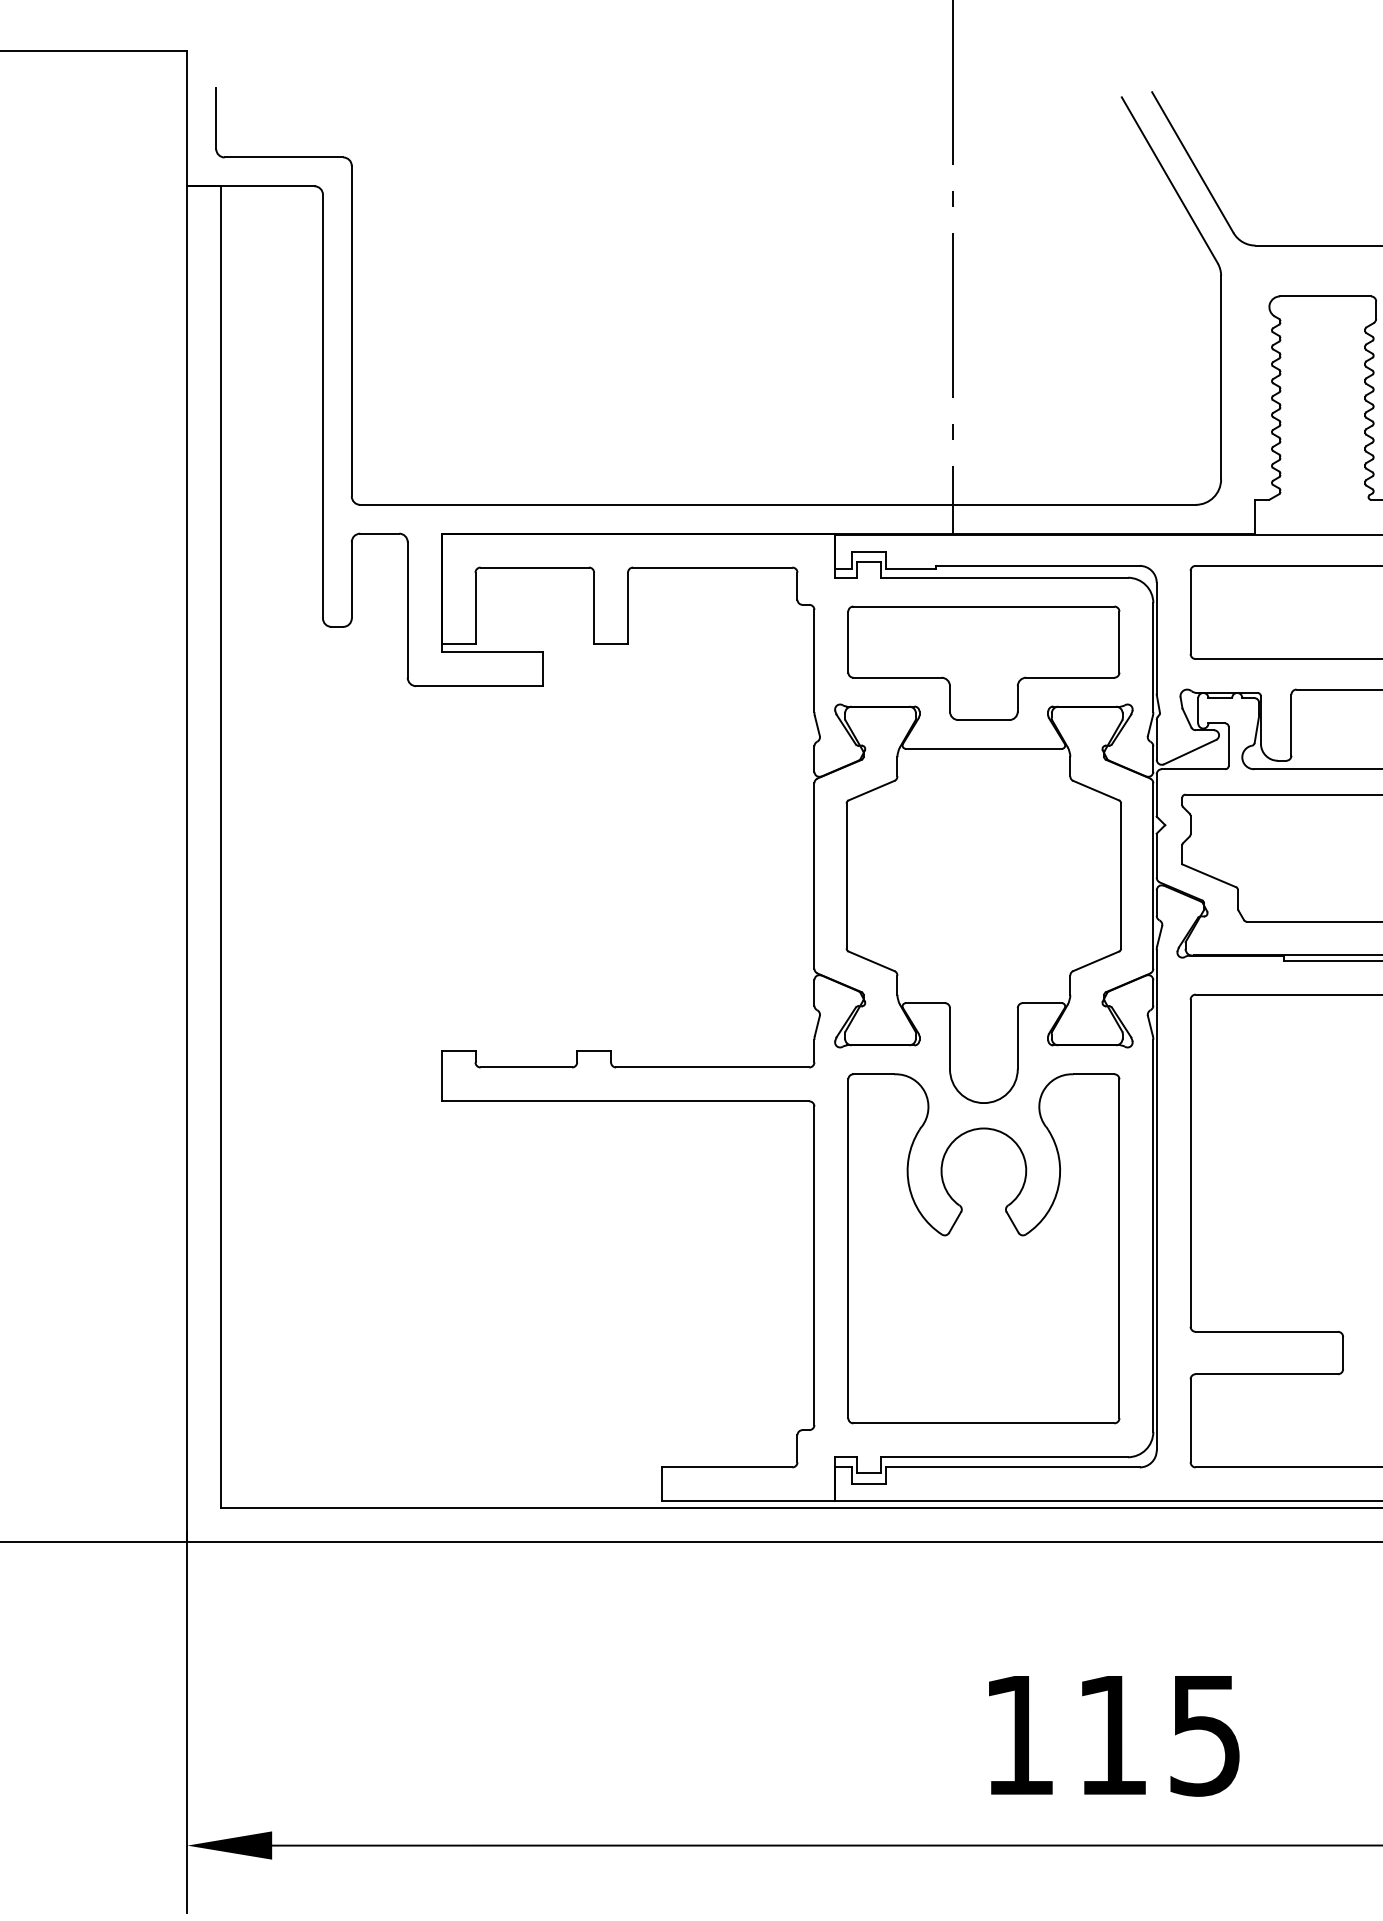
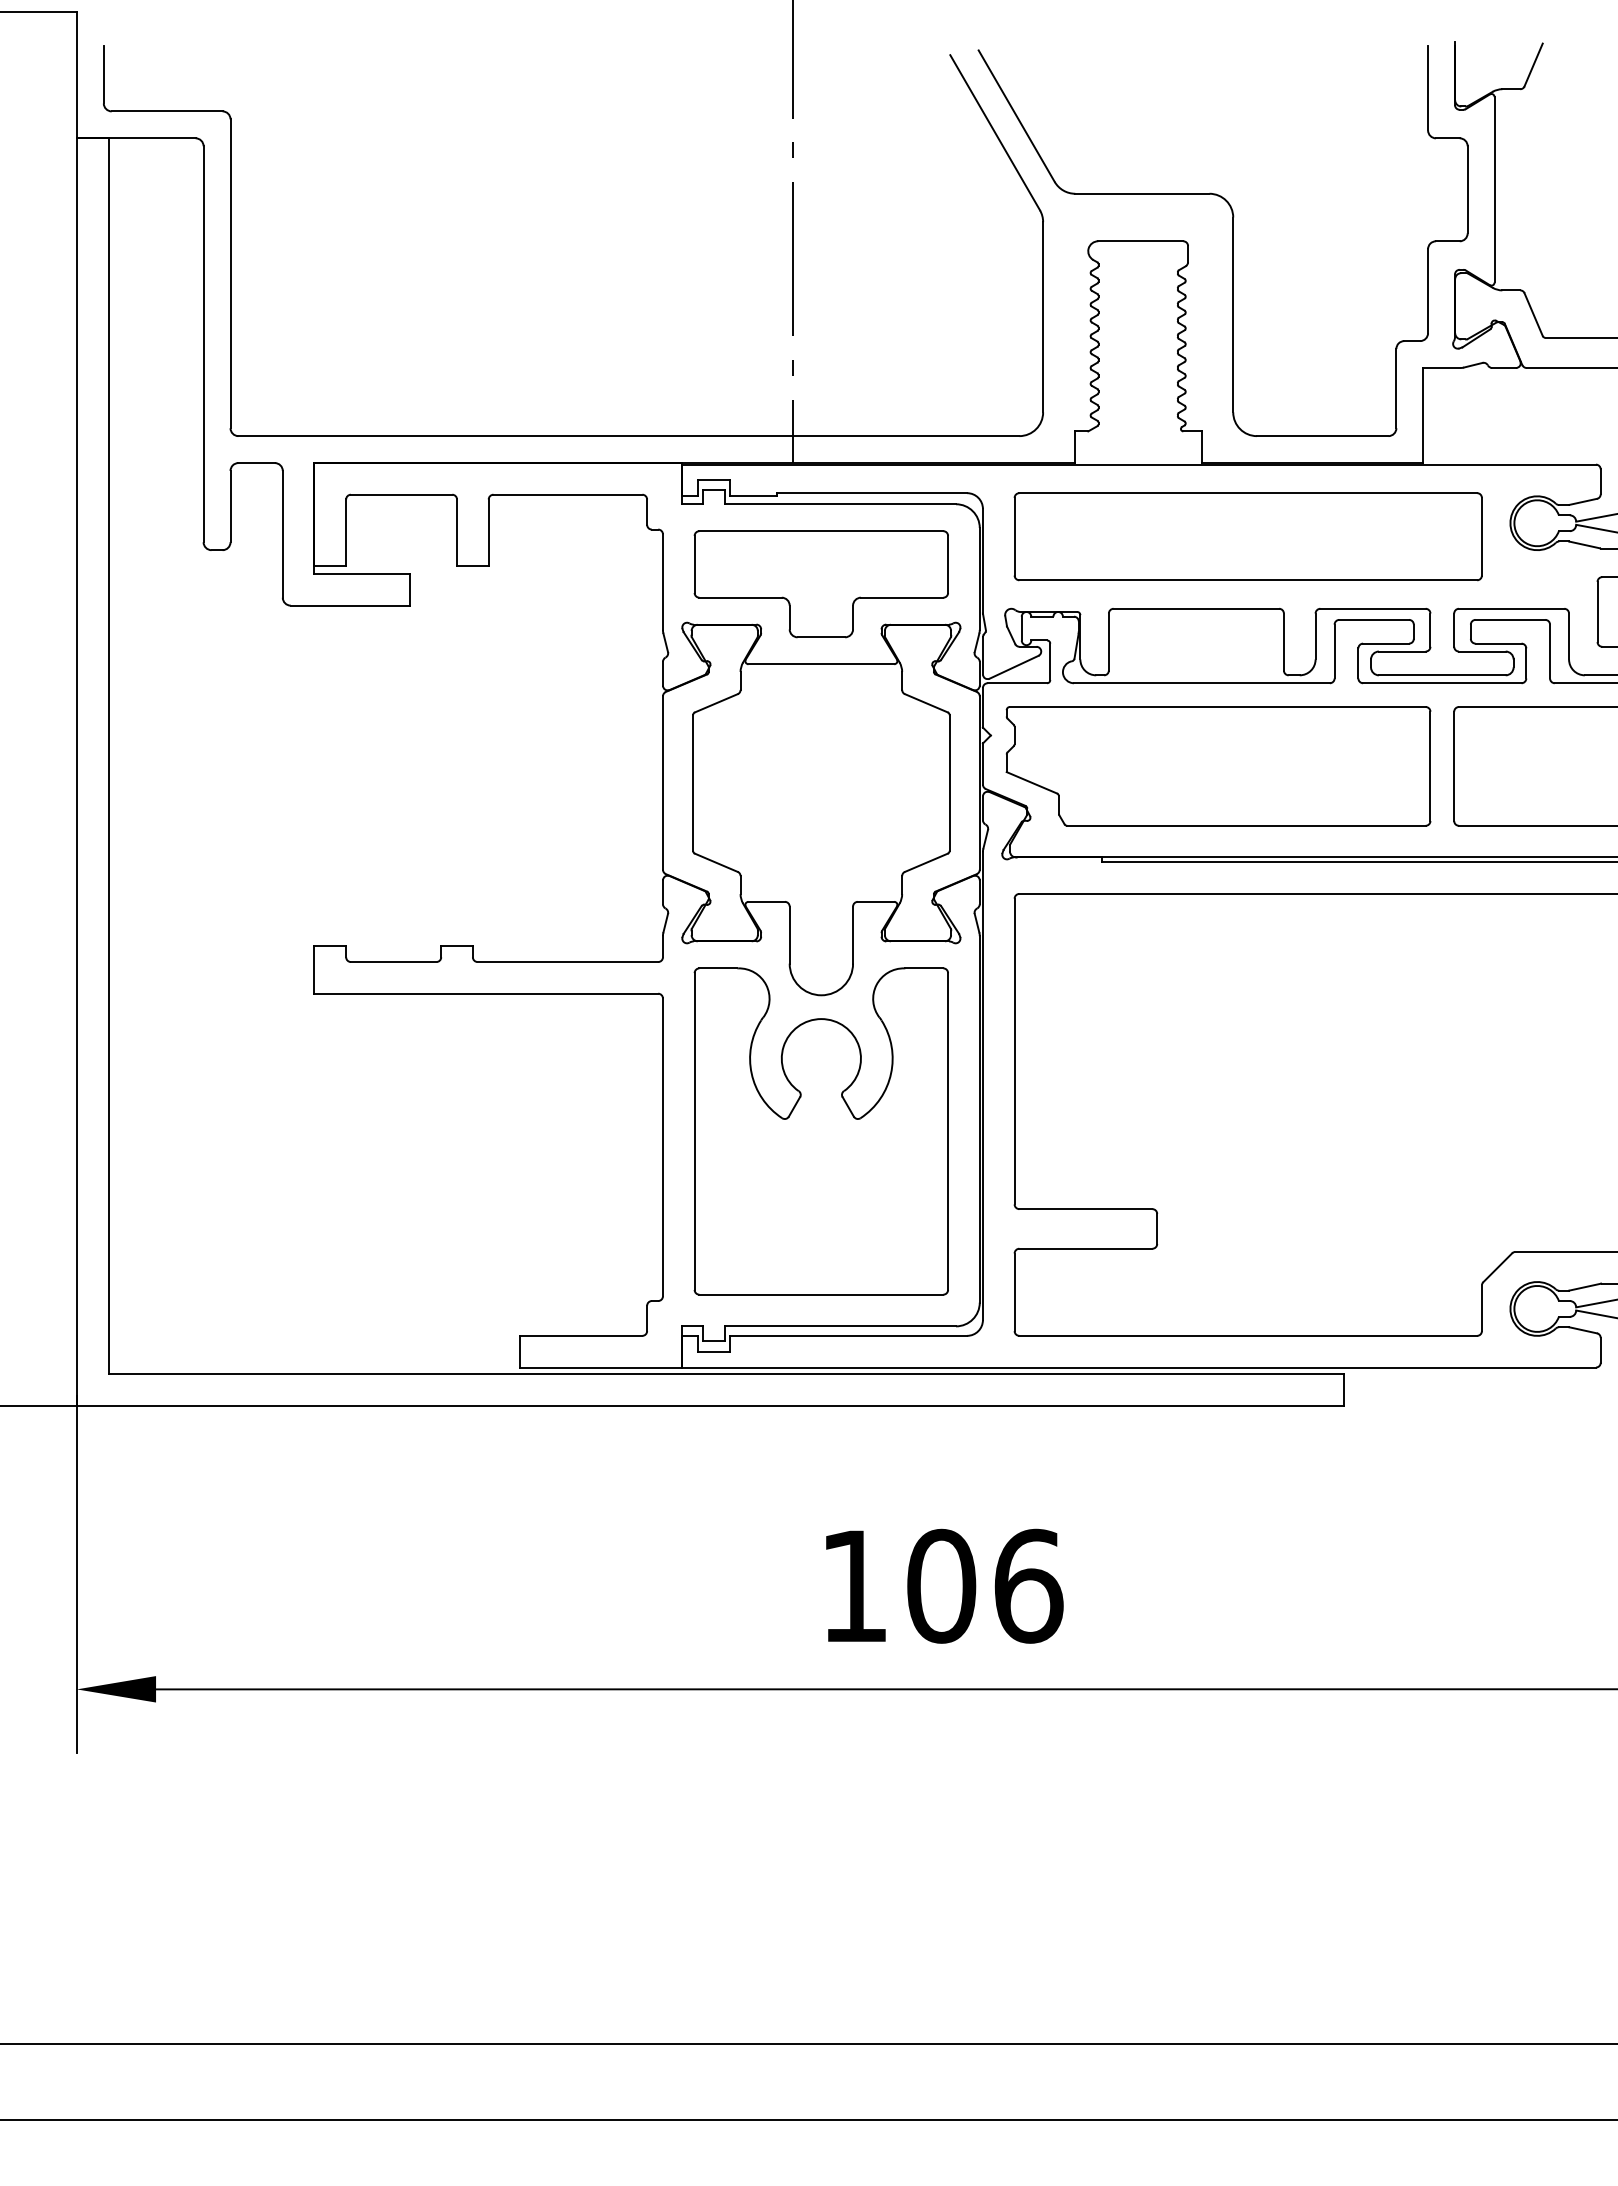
text: (1159, 1734) -> (985, 1585), 115 -> 106

